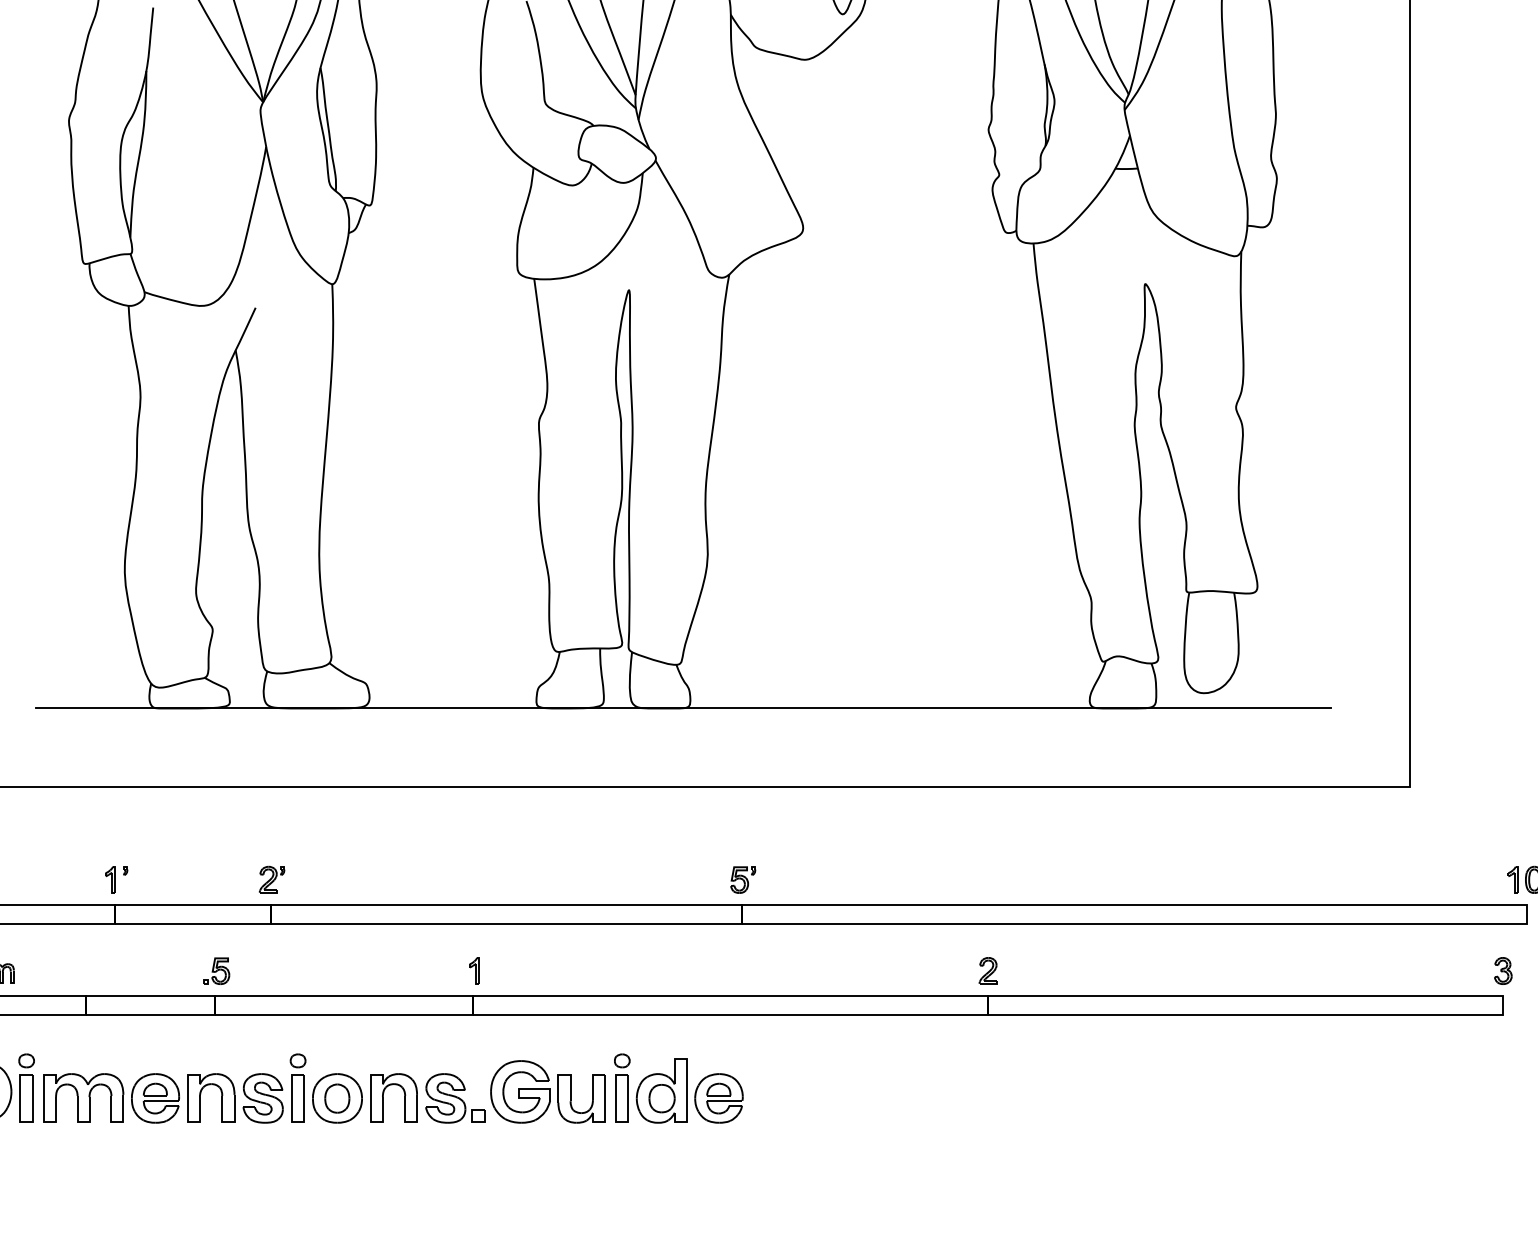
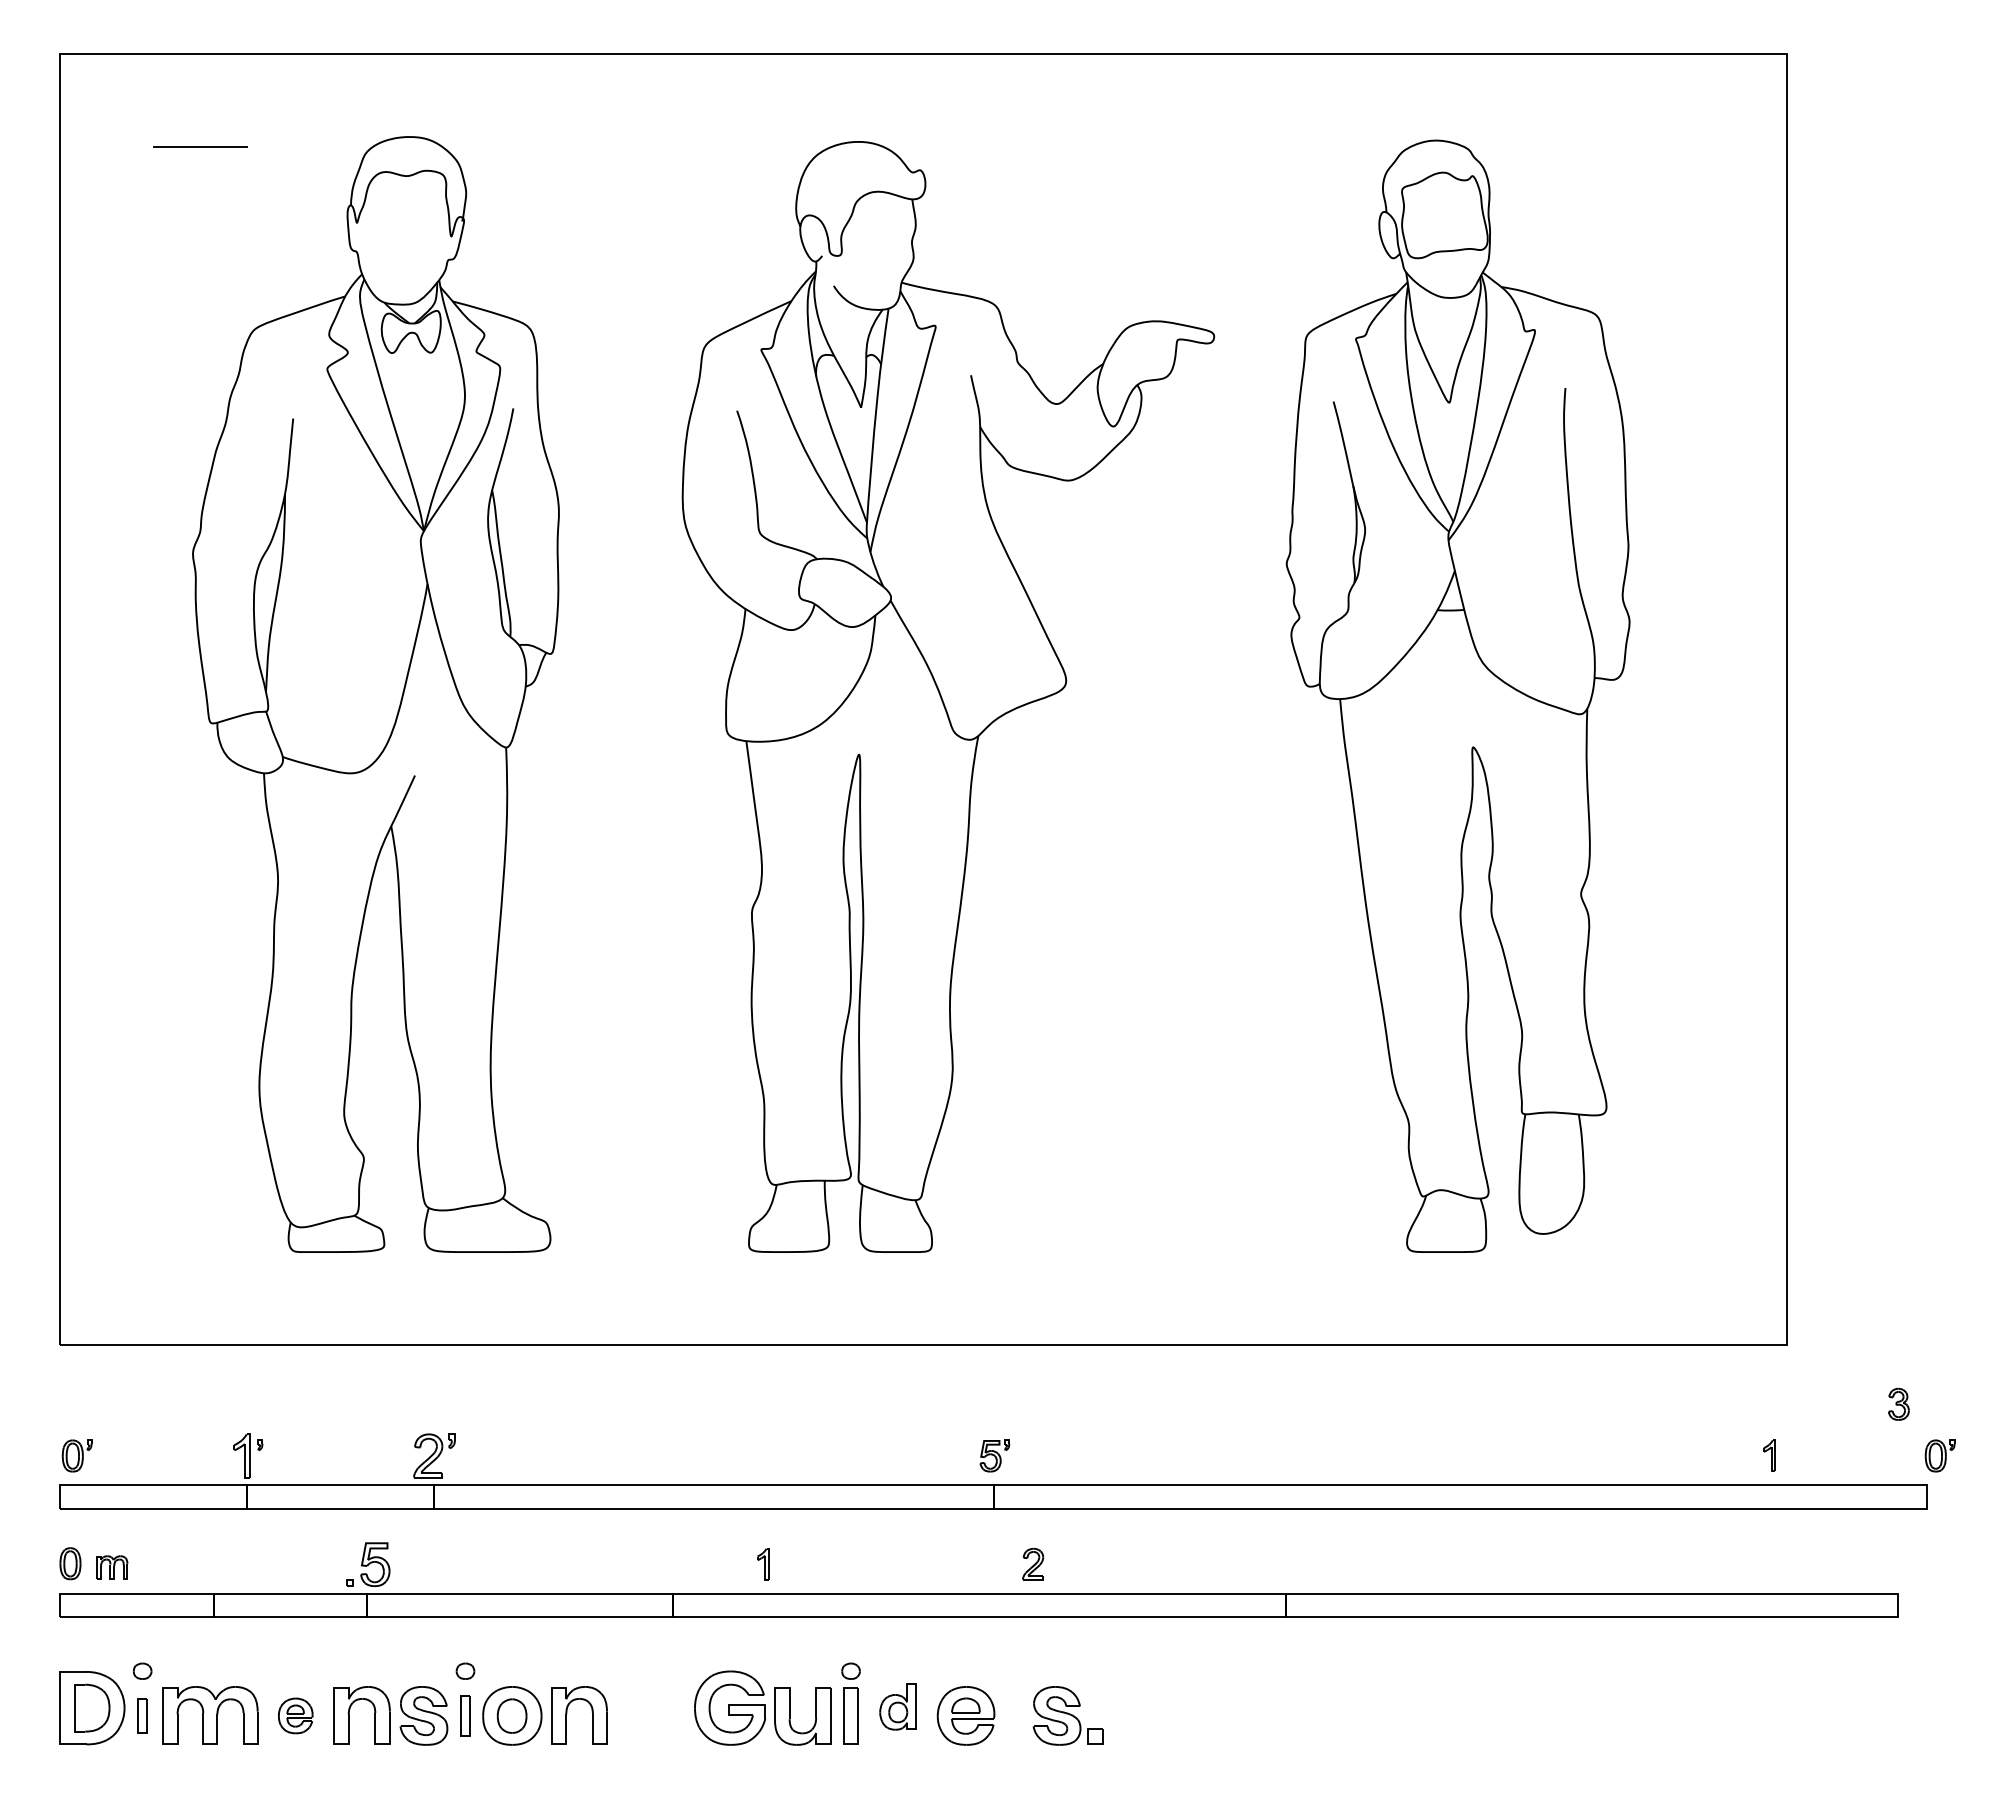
line: (683, 708) -> (923, 1252), removed
part: (110, 879) -> (242, 1455), size x1.4
part: (272, 879) -> (434, 1455), size x1.4
part: (1513, 879) -> (1769, 1455), moved
part: (988, 970) -> (1033, 1563), moved
part: (1502, 970) -> (1898, 1403), moved
part: (216, 971) -> (368, 1564), size x1.4
part: (474, 971) -> (763, 1564), moved
part: (661, 1090) -> (897, 1706), size x0.6
part: (26, 1098) -> (142, 1715), size x0.6
part: (155, 1098) -> (295, 1715), size x0.6
part: (298, 1098) -> (465, 1715), size x0.7
part: (454, 1098) -> (1067, 1715), moved

